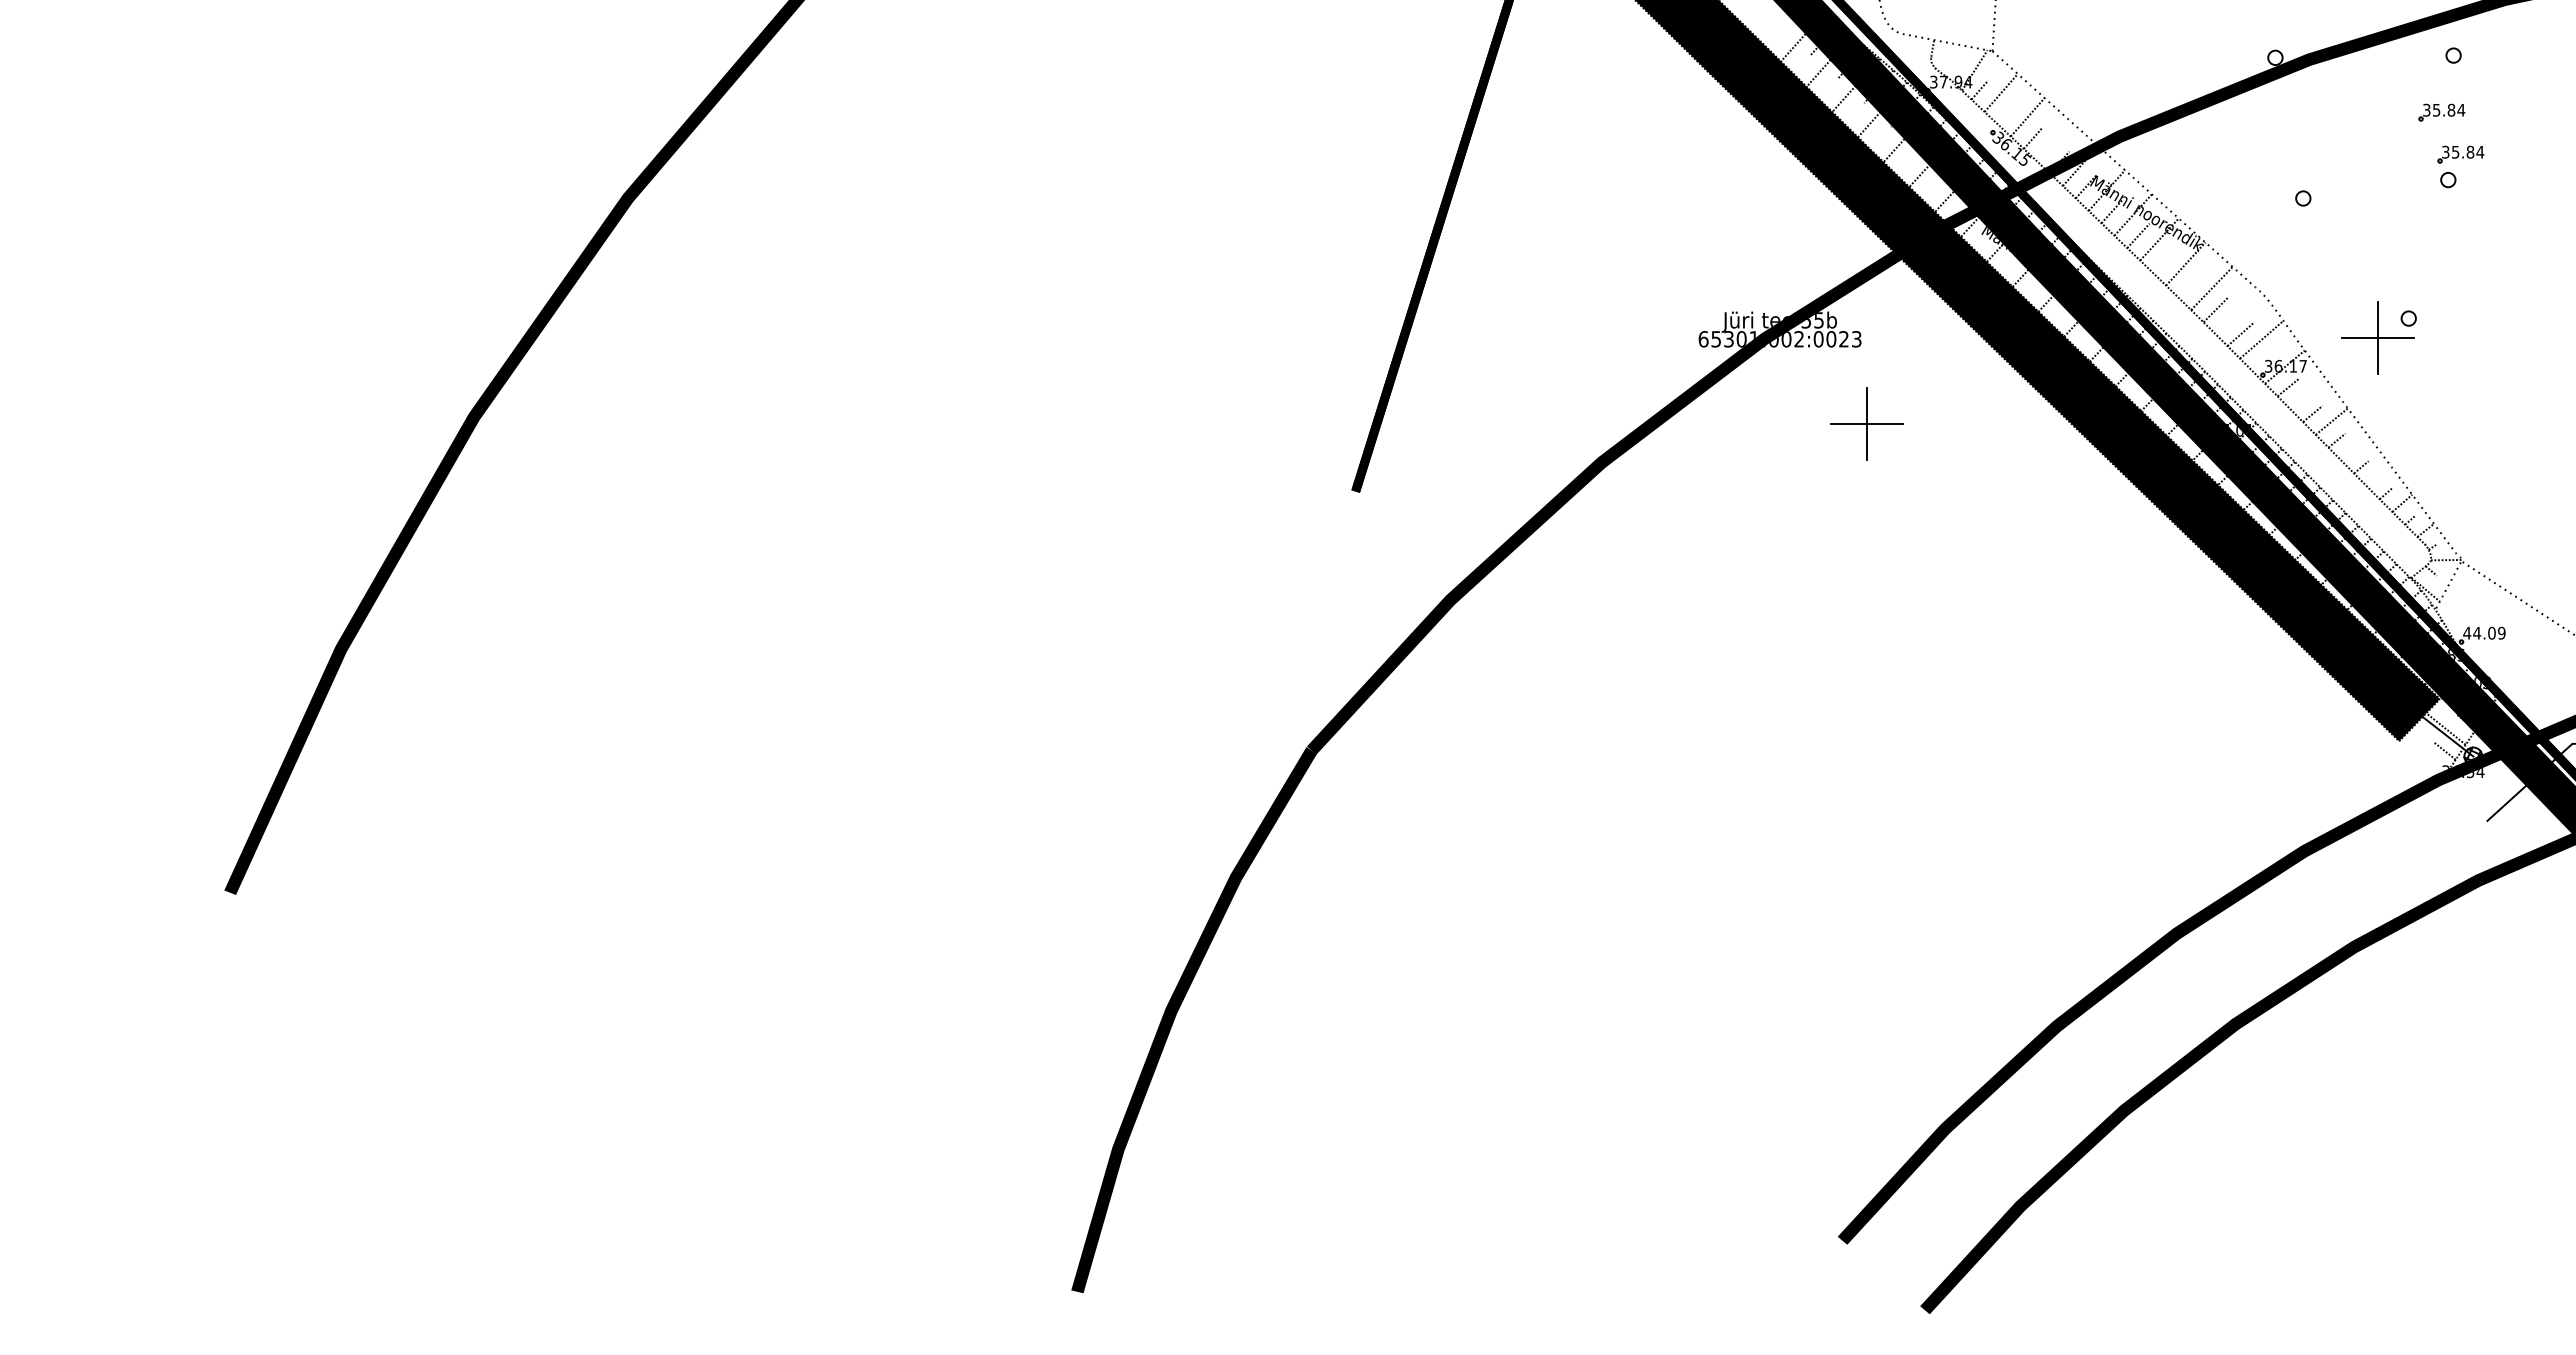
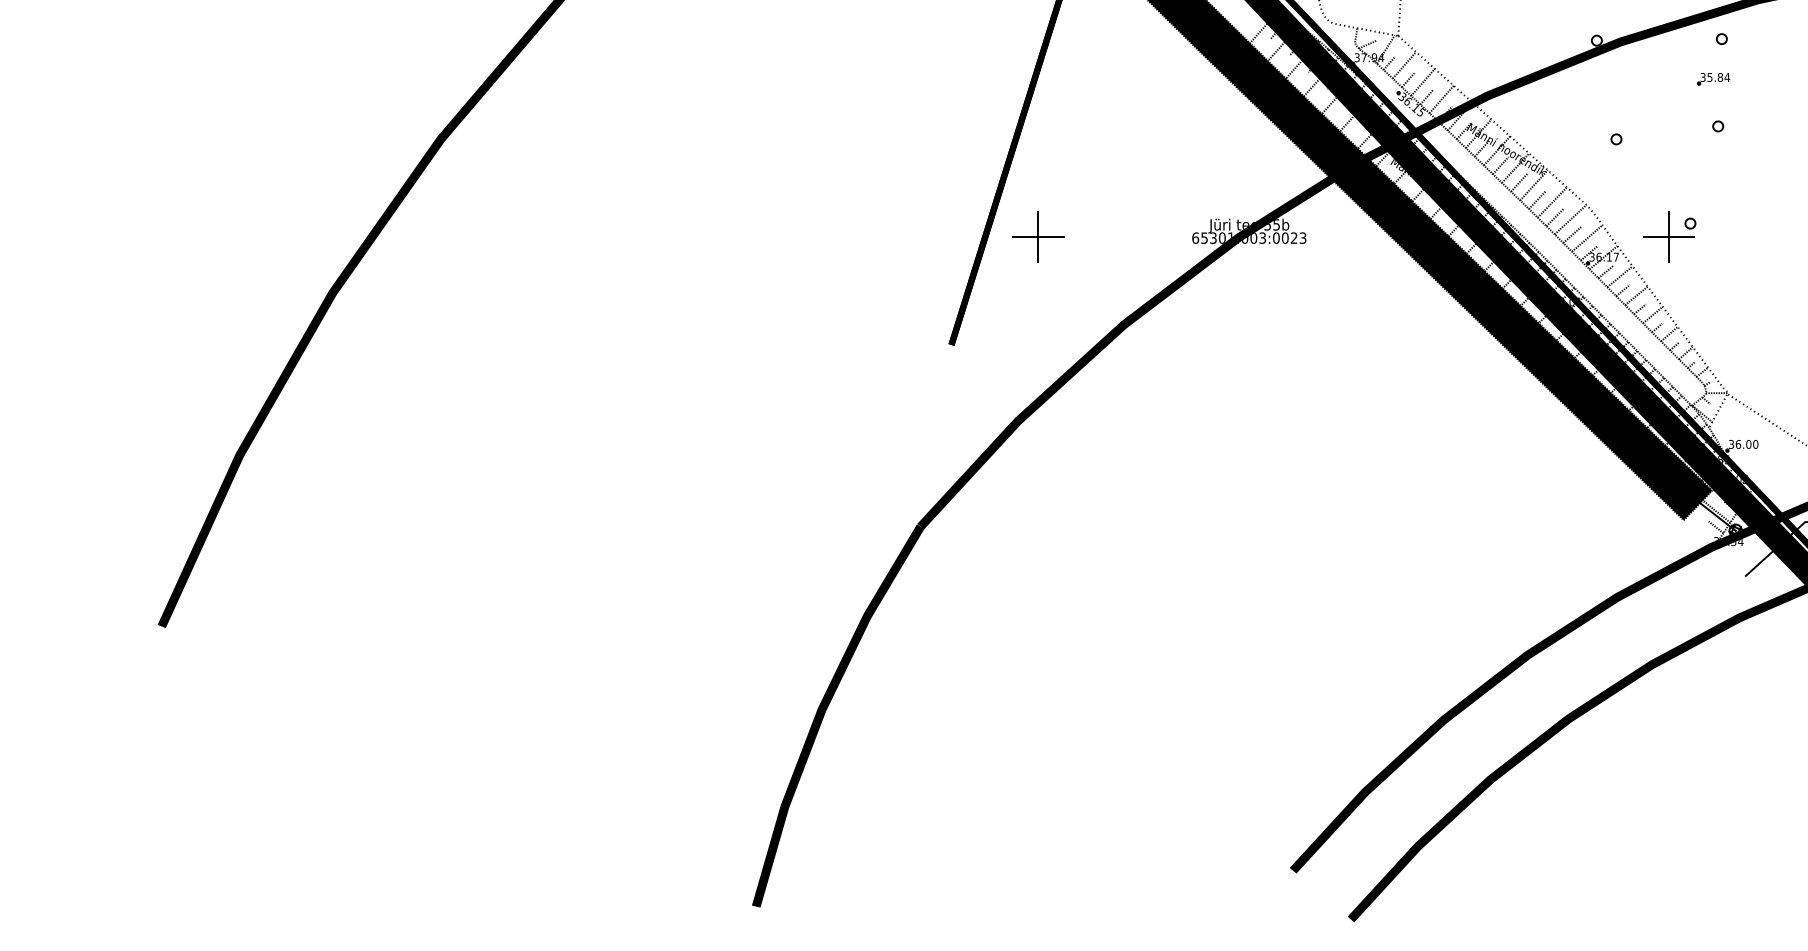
line: (1949, 63) -> (1368, 44), added
line: (2006, 114) -> (1408, 80), added
line: (2053, 141) -> (1441, 99), added
part: (2460, 154) -> (1726, 108), removed
line: (2164, 260) -> (1519, 182), added
line: (2190, 284) -> (1537, 199), added
line: (2237, 312) -> (1570, 219), added
text: (1798, 339) -> (1262, 238), 65301:002:0023 -> 65301:003:0023
line: (2264, 360) -> (1589, 253), added
line: (2308, 394) -> (1620, 276), added
part: (1866, 423) -> (1037, 236), moved
line: (2355, 448) -> (1653, 314), added
line: (2378, 475) -> (1669, 333), added
text: (2484, 632) -> (1743, 443), 44.09 -> 36.00

